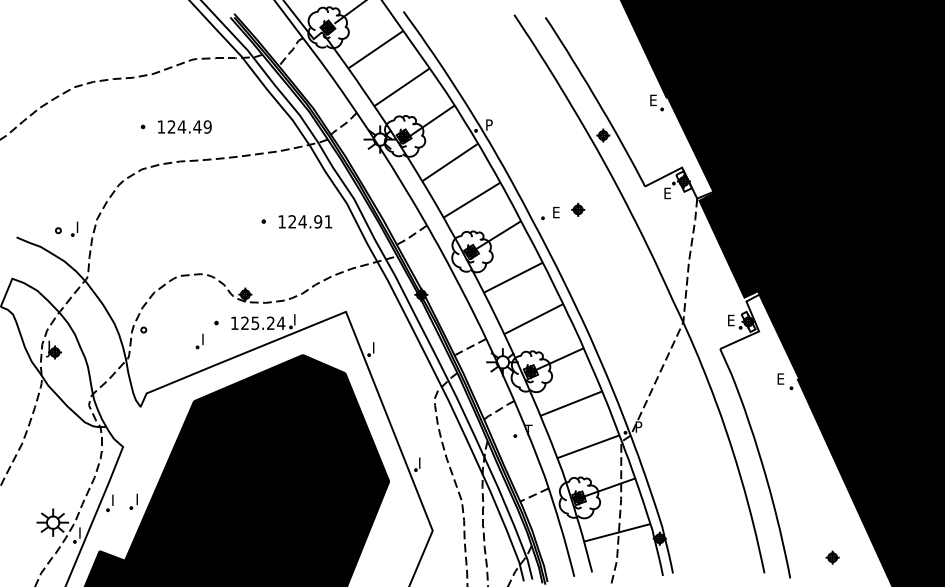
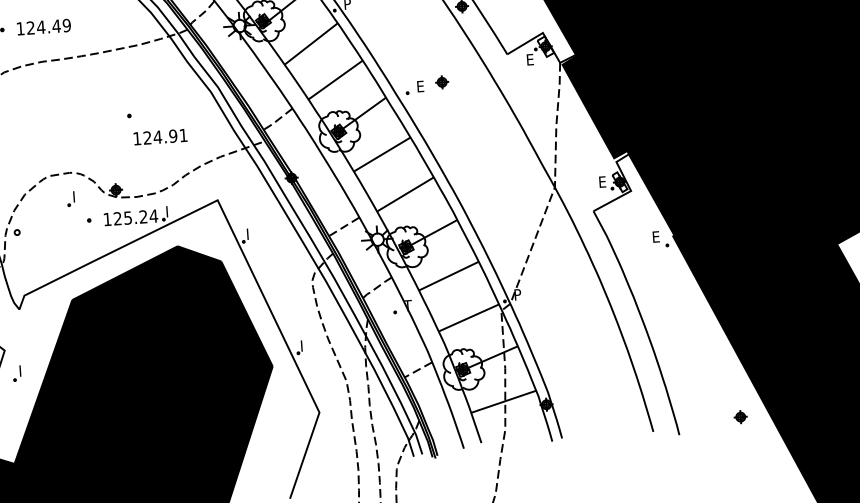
text: (305, 221) -> (160, 136), moved
part: (199, 341) -> (70, 199), moved
part: (133, 501) -> (16, 373), moved
part: (832, 557) -> (740, 416), moved

